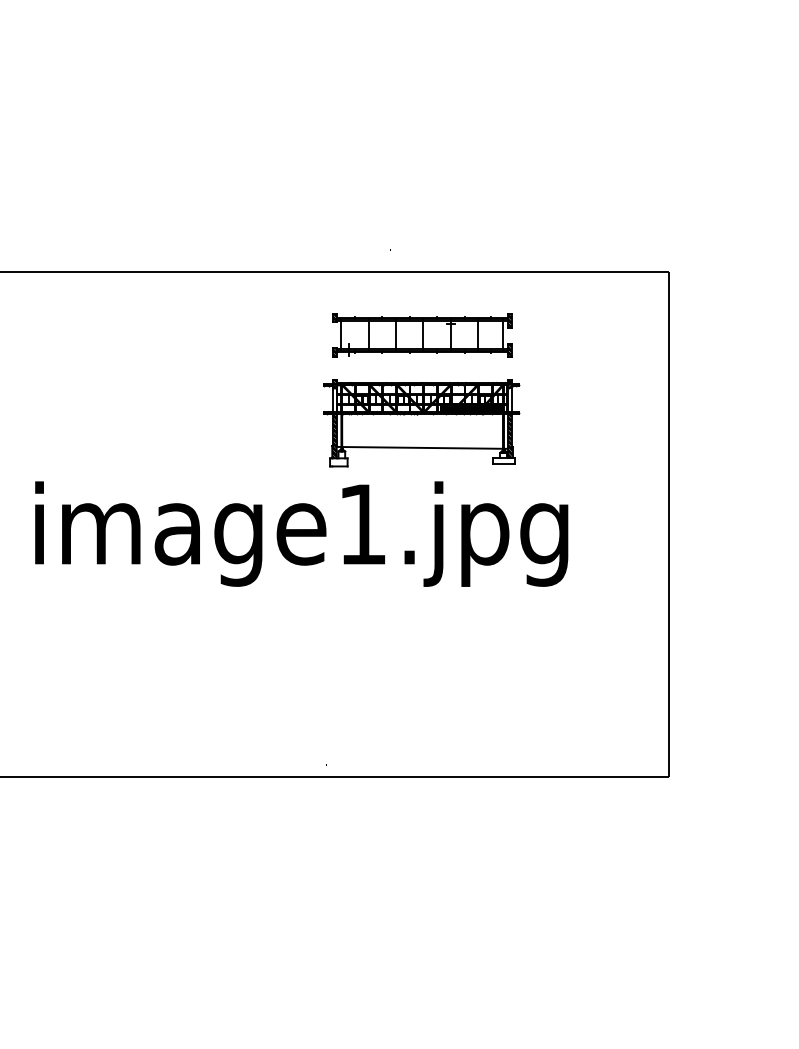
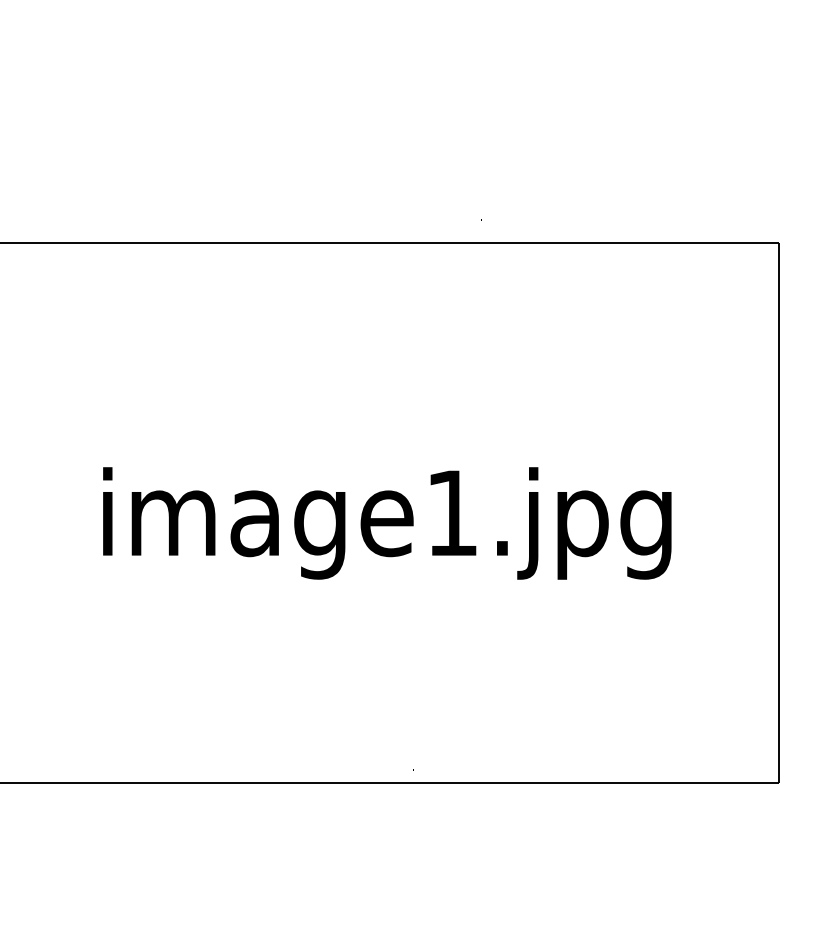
part: (421, 390) -> (515, 370), removed

